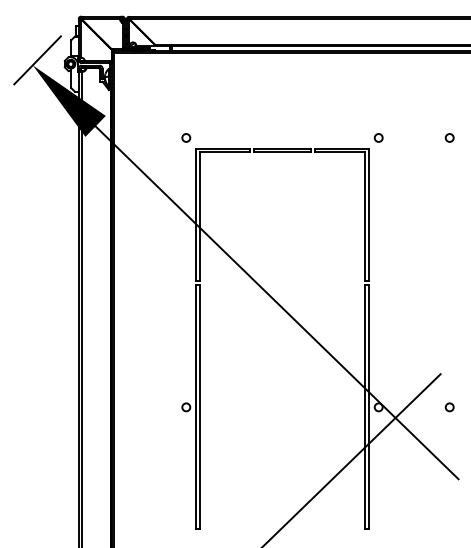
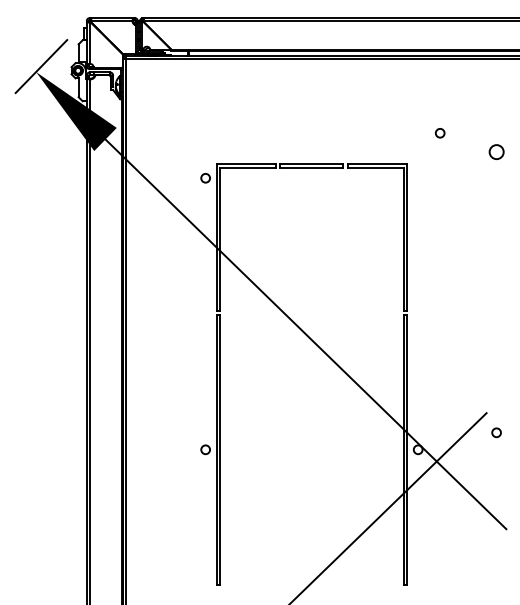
circle: (186, 138) -> (205, 178), moved
circle: (378, 138) -> (439, 133), moved
circle: (449, 138) -> (496, 152), size x1.6
circle: (449, 407) -> (496, 432), moved

